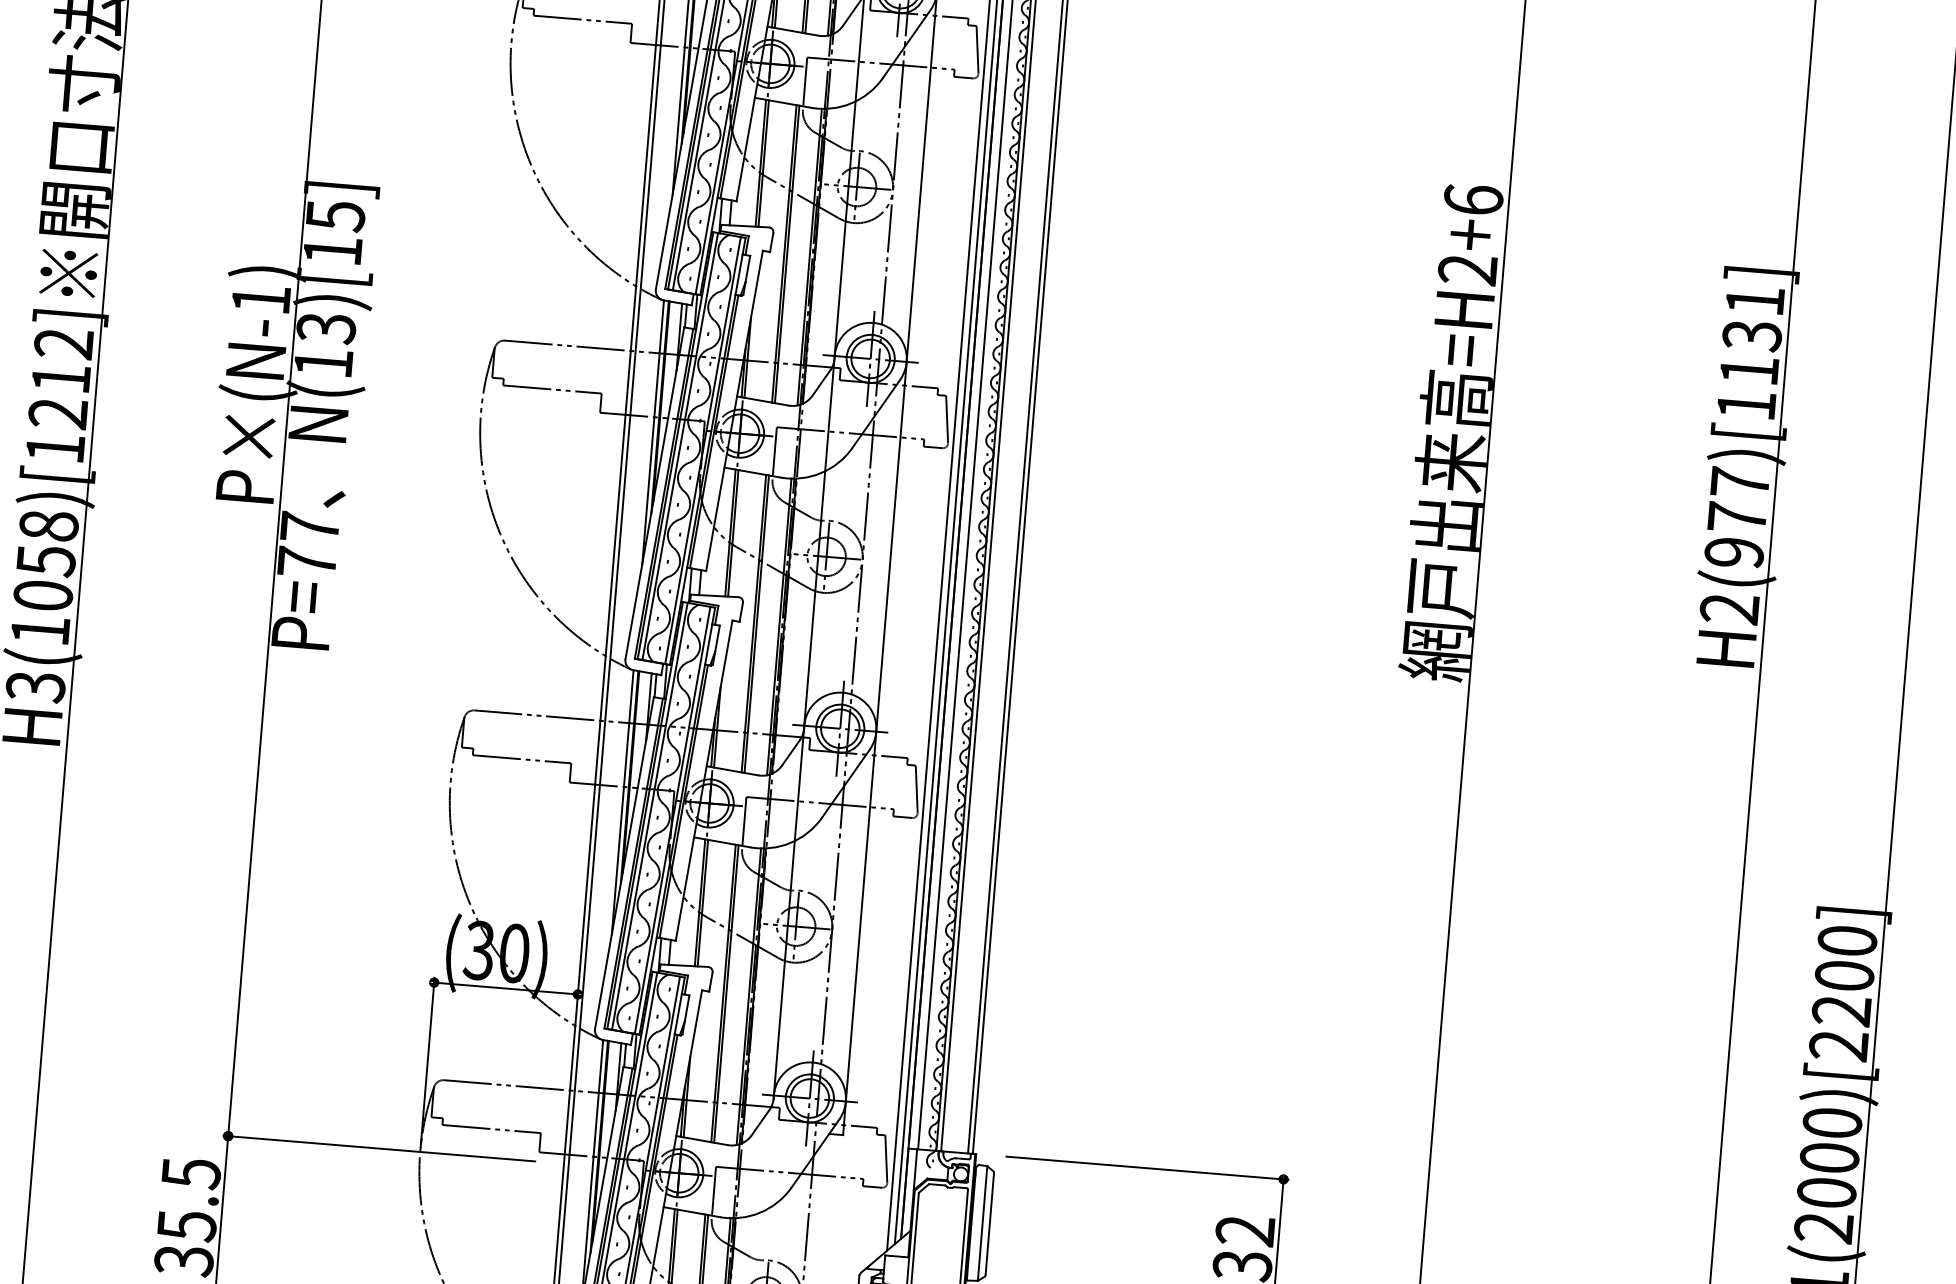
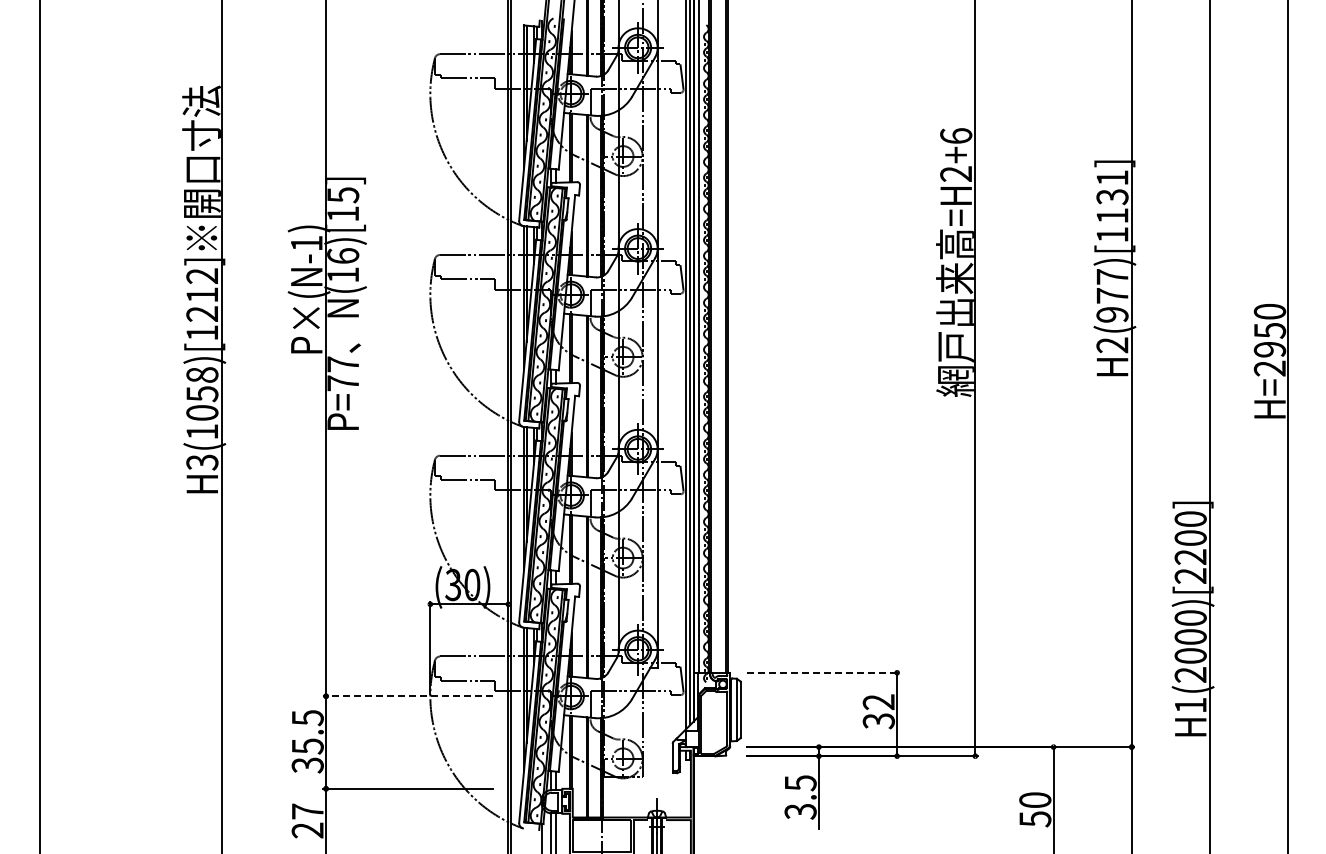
text: (326, 328) -> (343, 256), N(13)[15] -> N(16)[15]
line: (379, 1149) -> (408, 696), solid -> dashed
line: (1147, 1167) -> (823, 672), solid -> dashed

